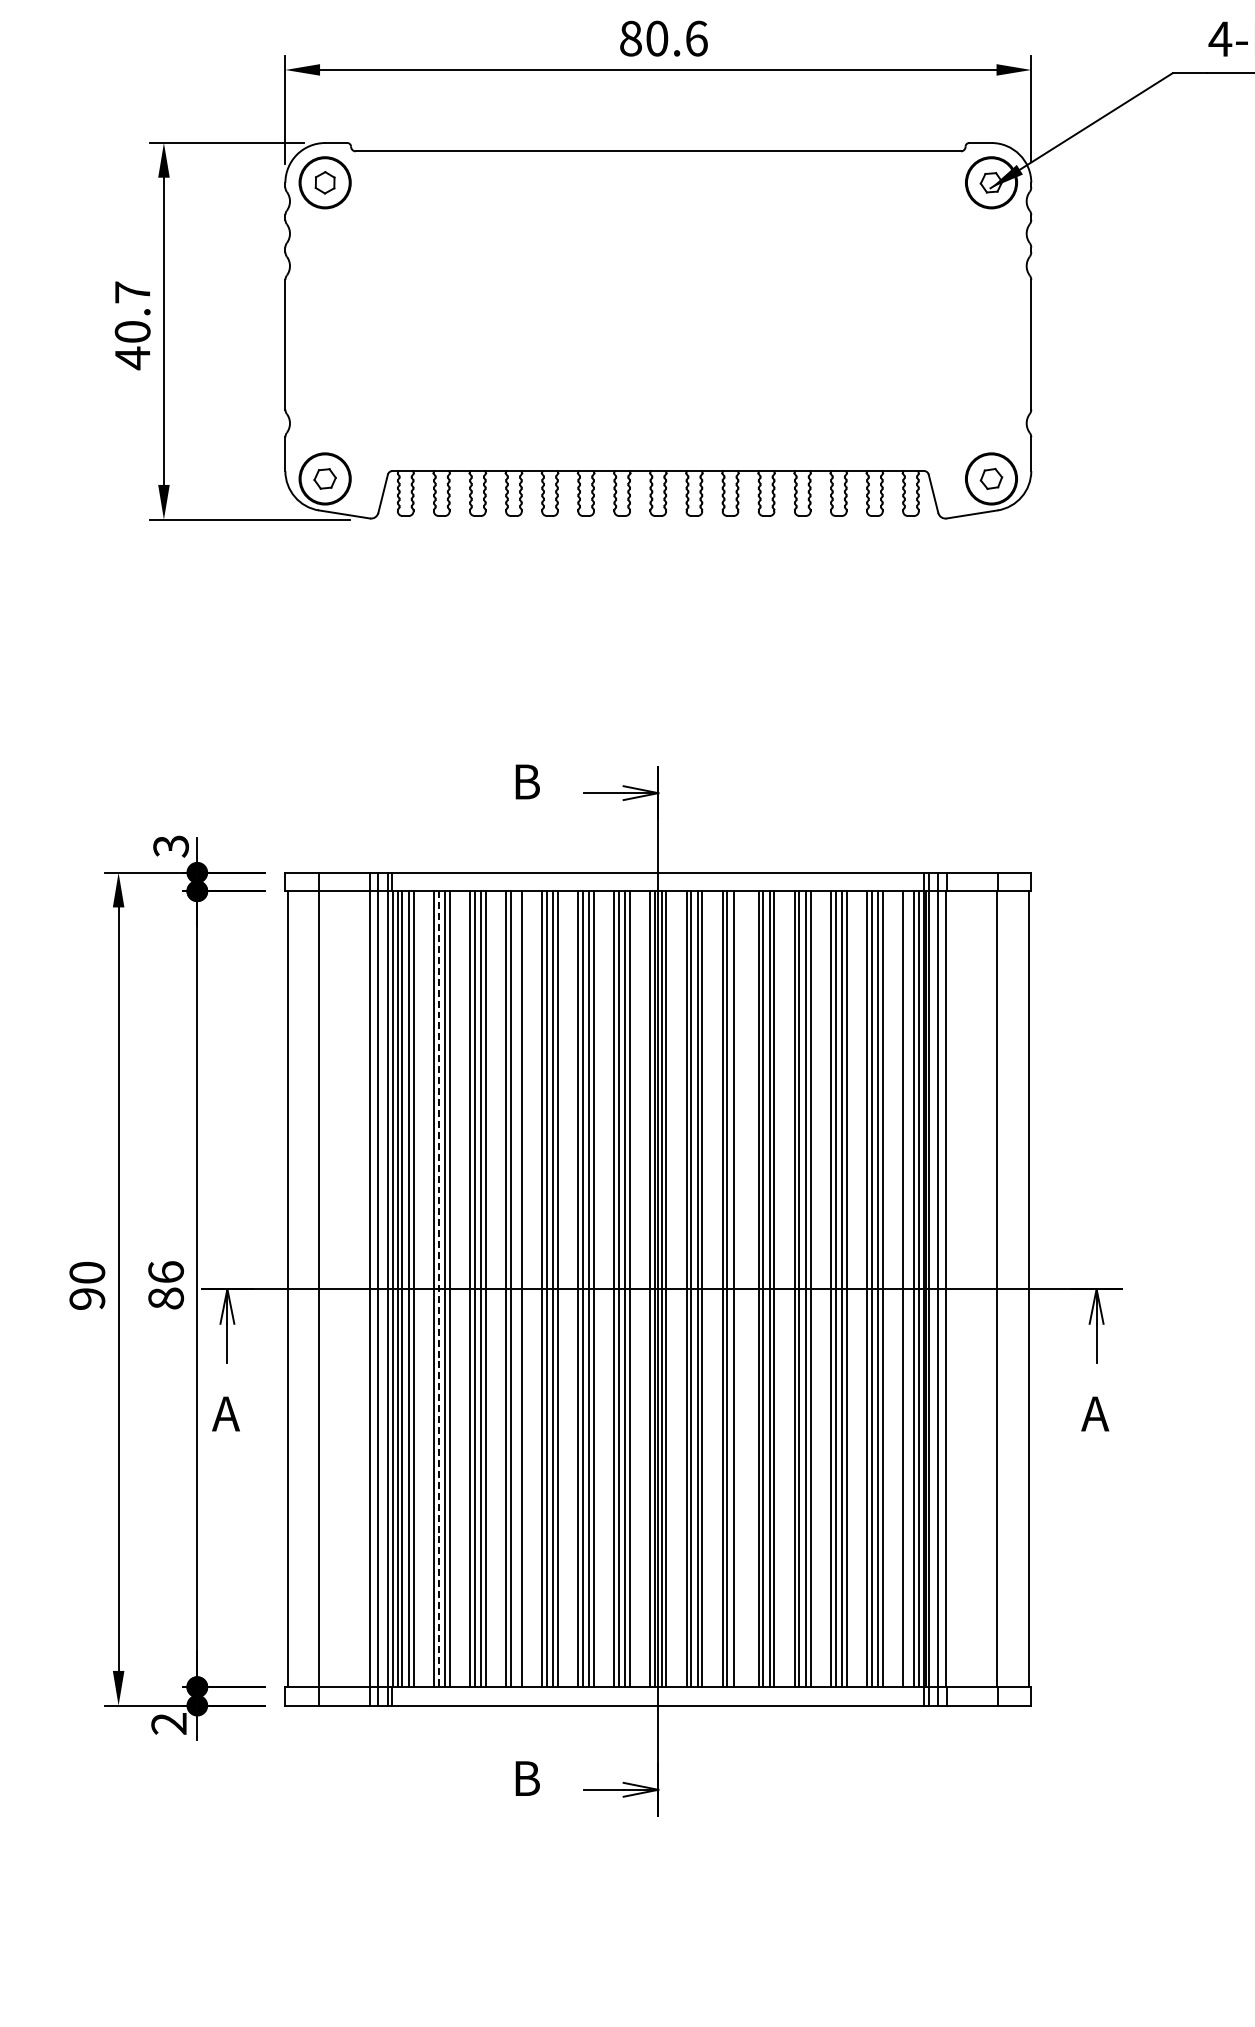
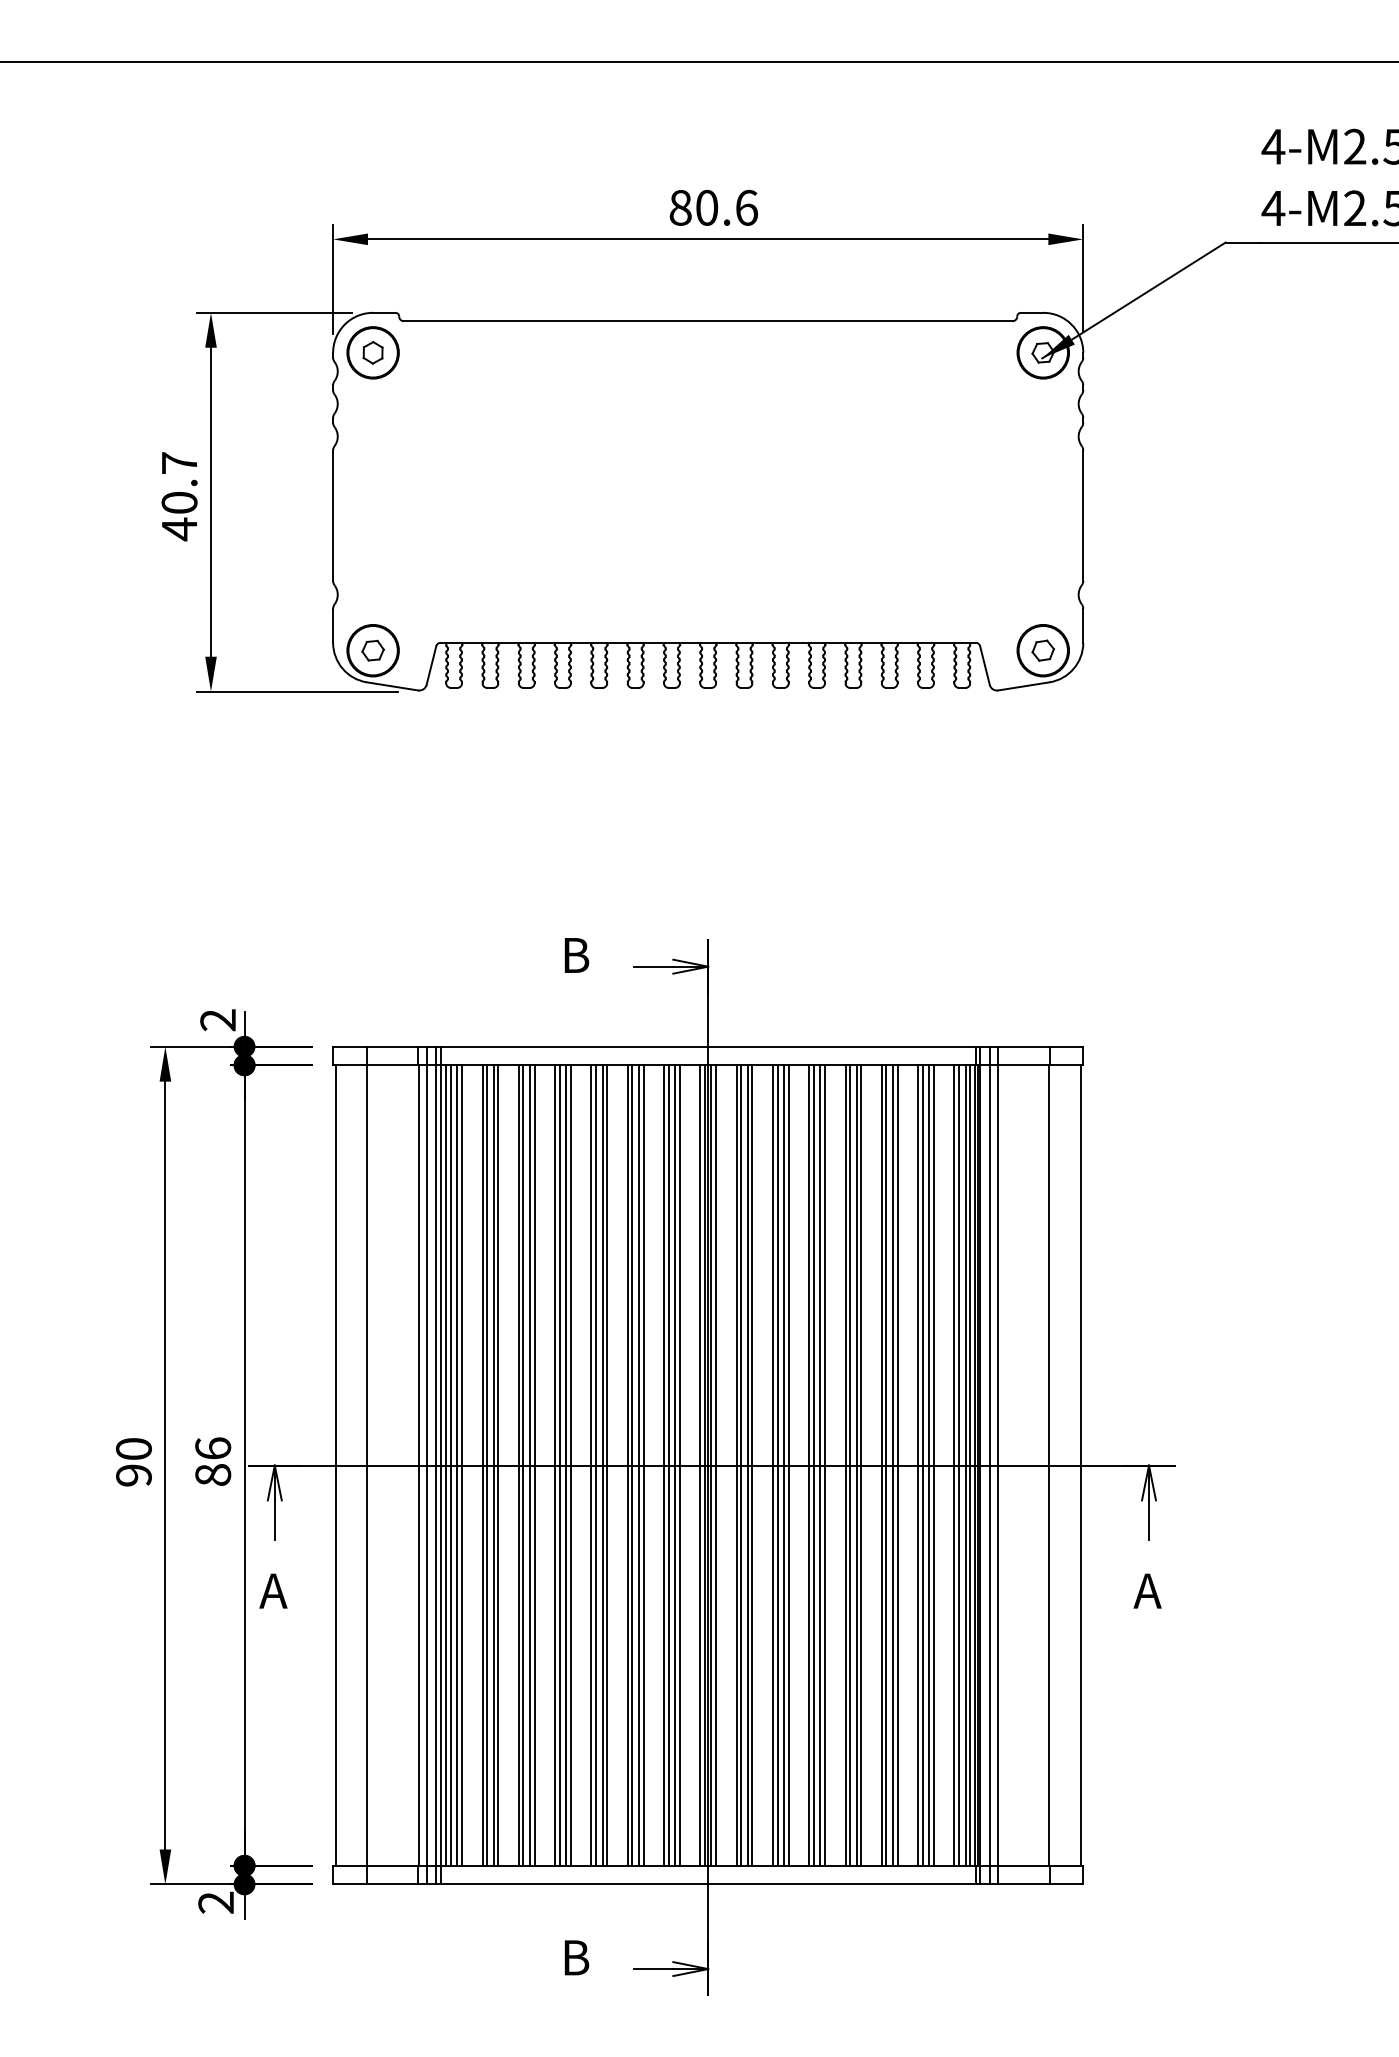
text: (171, 846) -> (218, 1020), 3 -> 2
line: (517, 1289) -> (566, 1465), added
line: (738, 1289) -> (788, 1465), added
line: (908, 1289) -> (959, 1465), added
line: (438, 1290) -> (487, 1466), dashed -> solid

